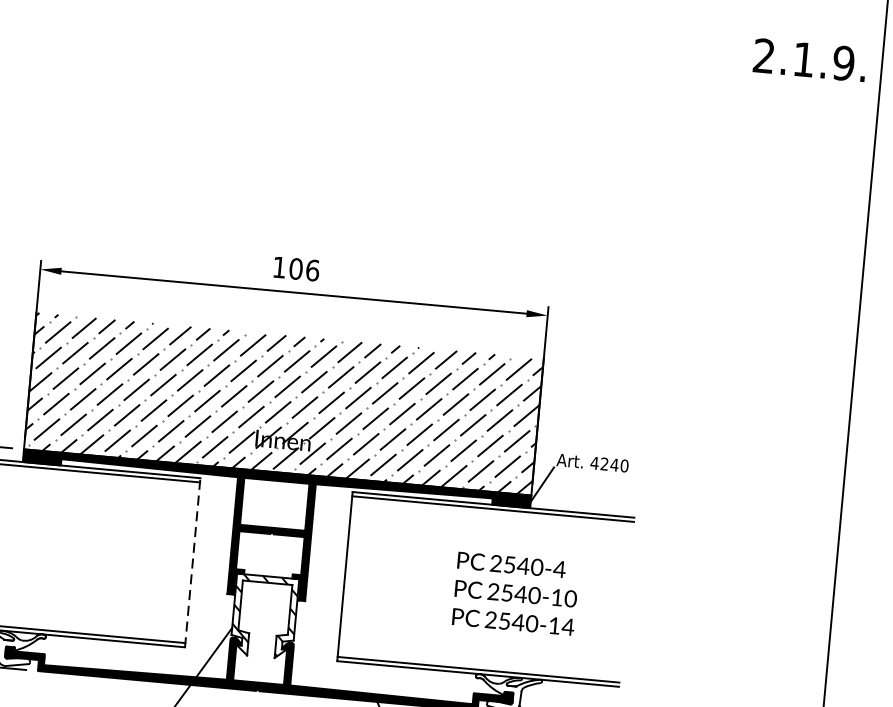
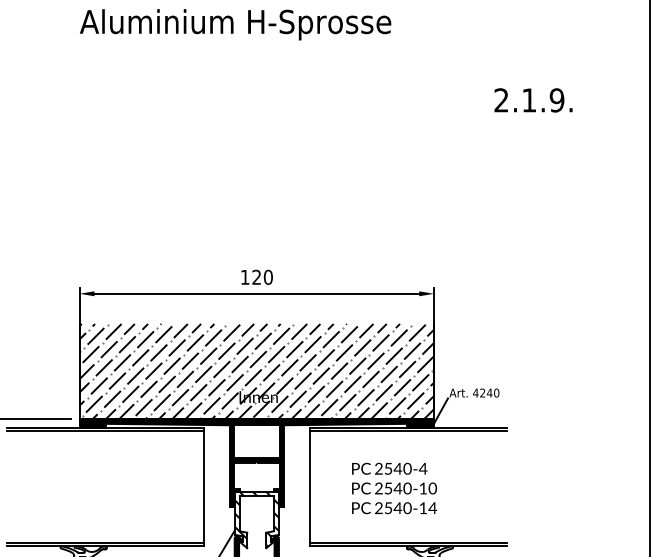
text: (809, 60) -> (533, 100), moved
text: (304, 268) -> (262, 276), 106 -> 120
line: (192, 561) -> (203, 486), dashed -> solid
text: (515, 593) -> (394, 488), moved

